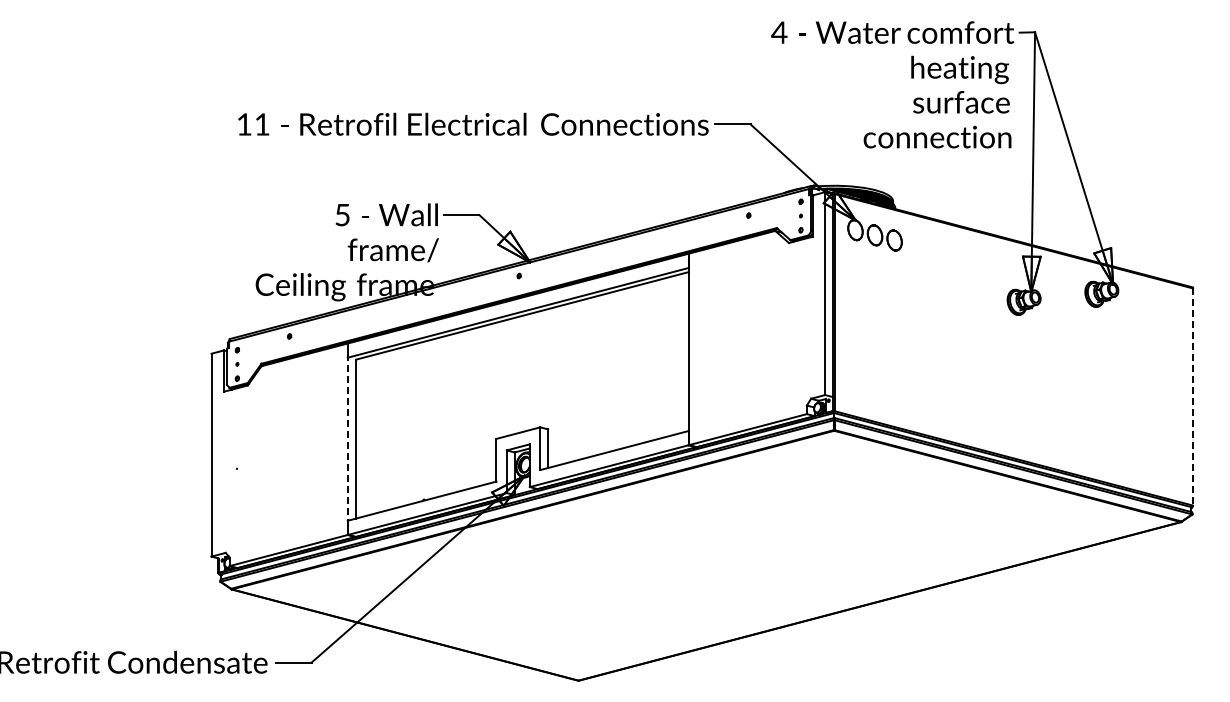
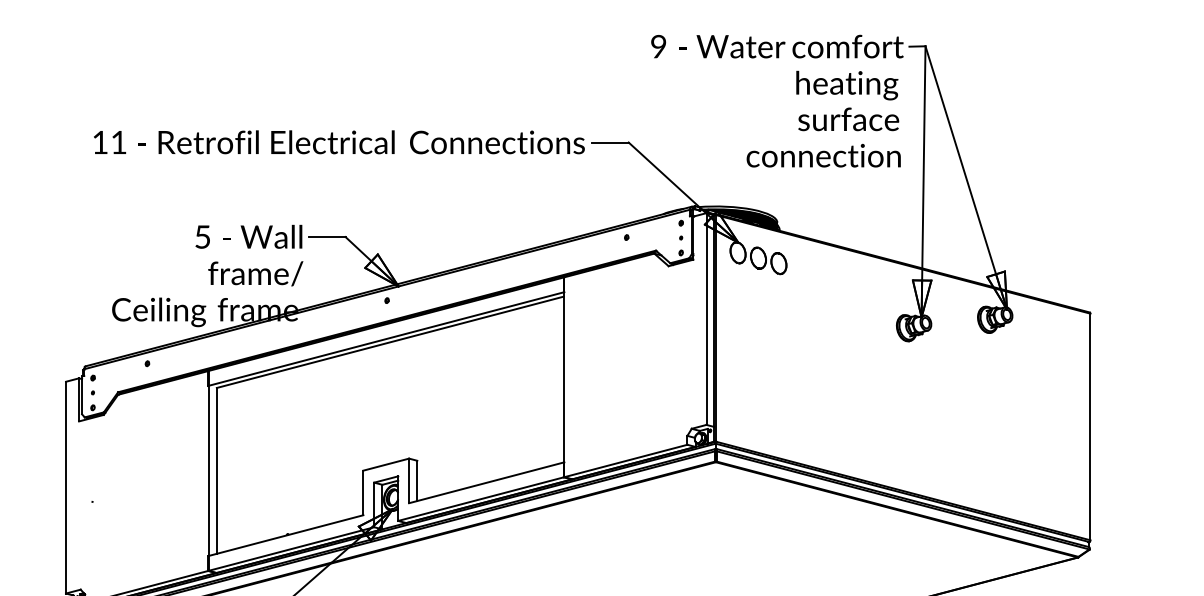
text: (779, 32) -> (658, 46), 4 -> 9
line: (1193, 397) -> (1090, 427), dashed -> solid
line: (348, 439) -> (208, 471), dashed -> solid

